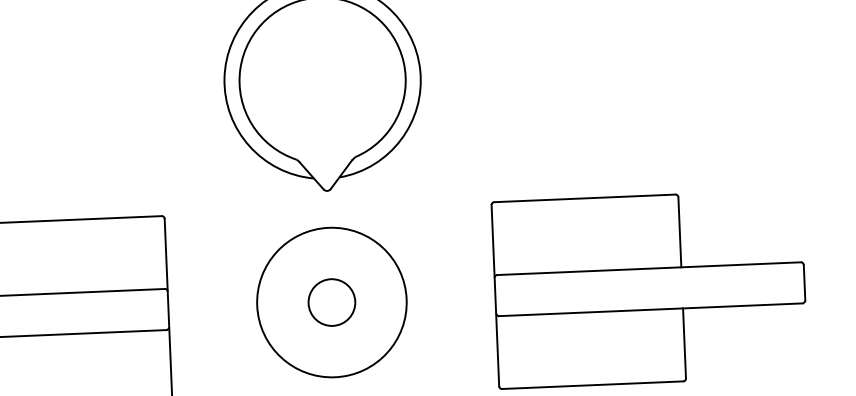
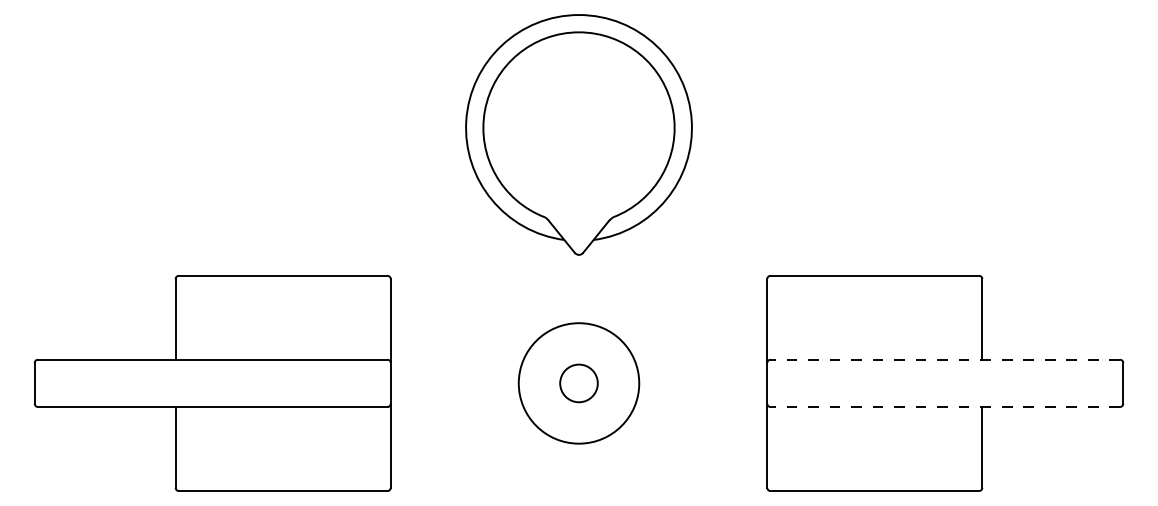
line: (649, 268) -> (945, 359), solid -> dashed
circle: (331, 302) -> (578, 383), size x0.7
circle: (331, 302) -> (578, 383), size x0.7
line: (651, 310) -> (945, 407), solid -> dashed

